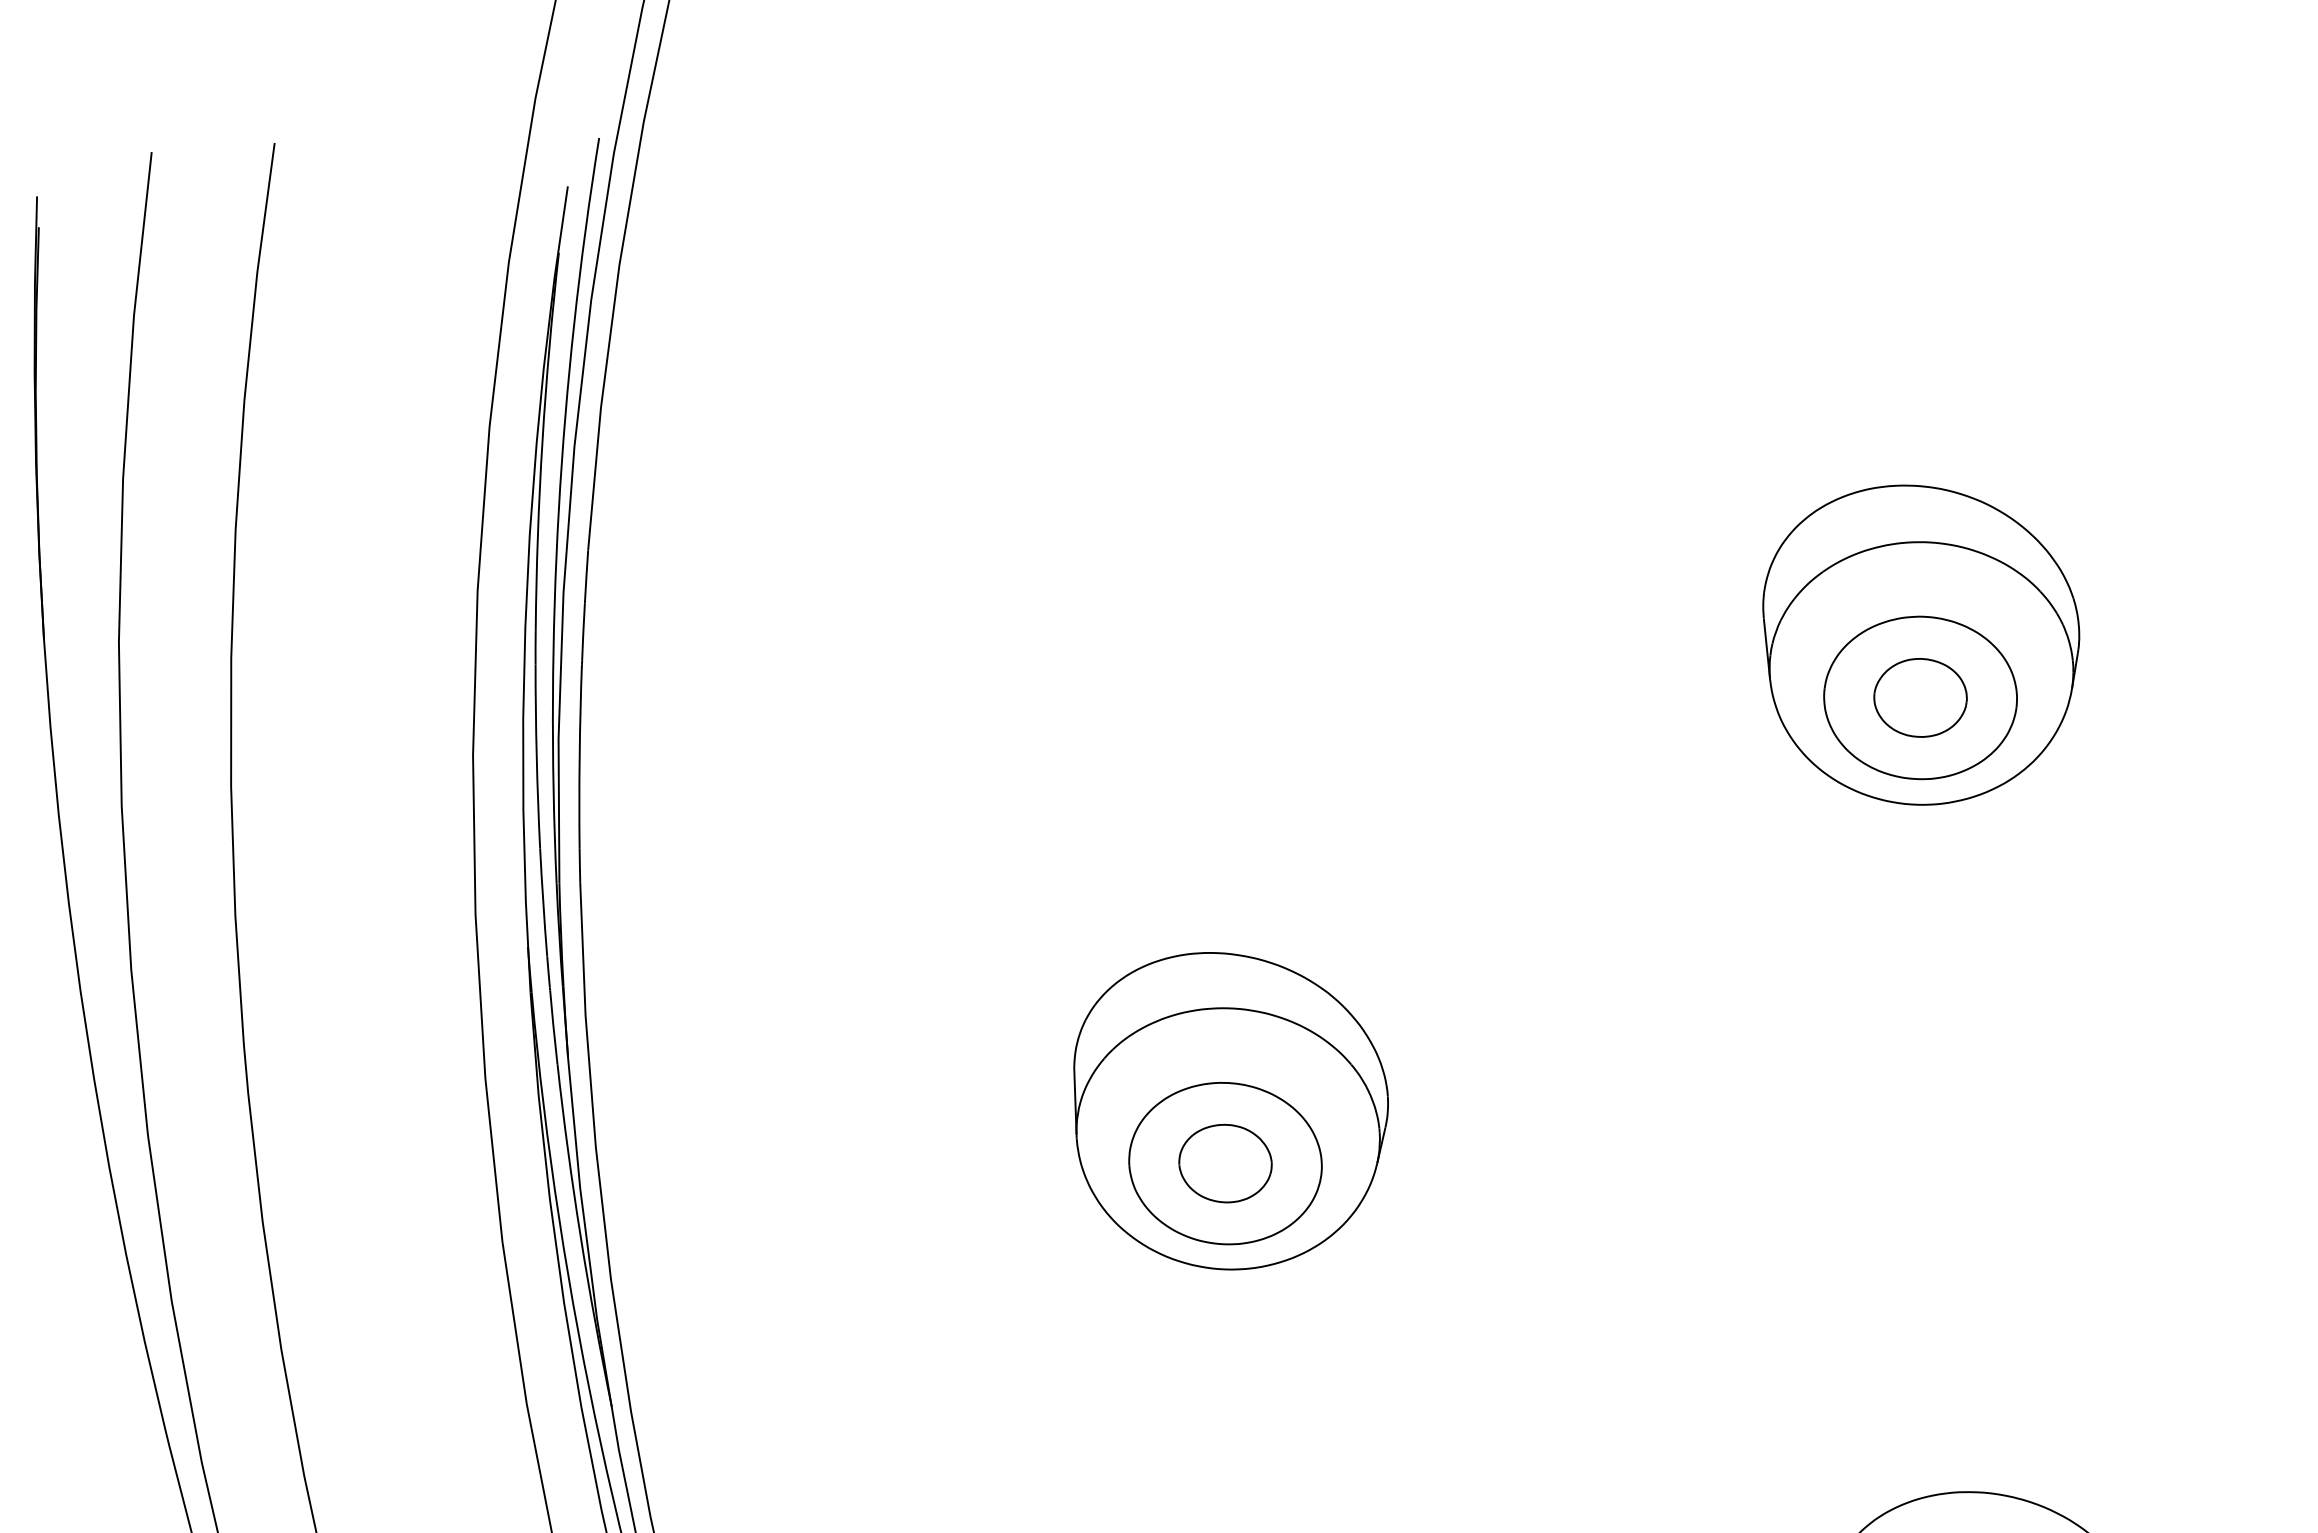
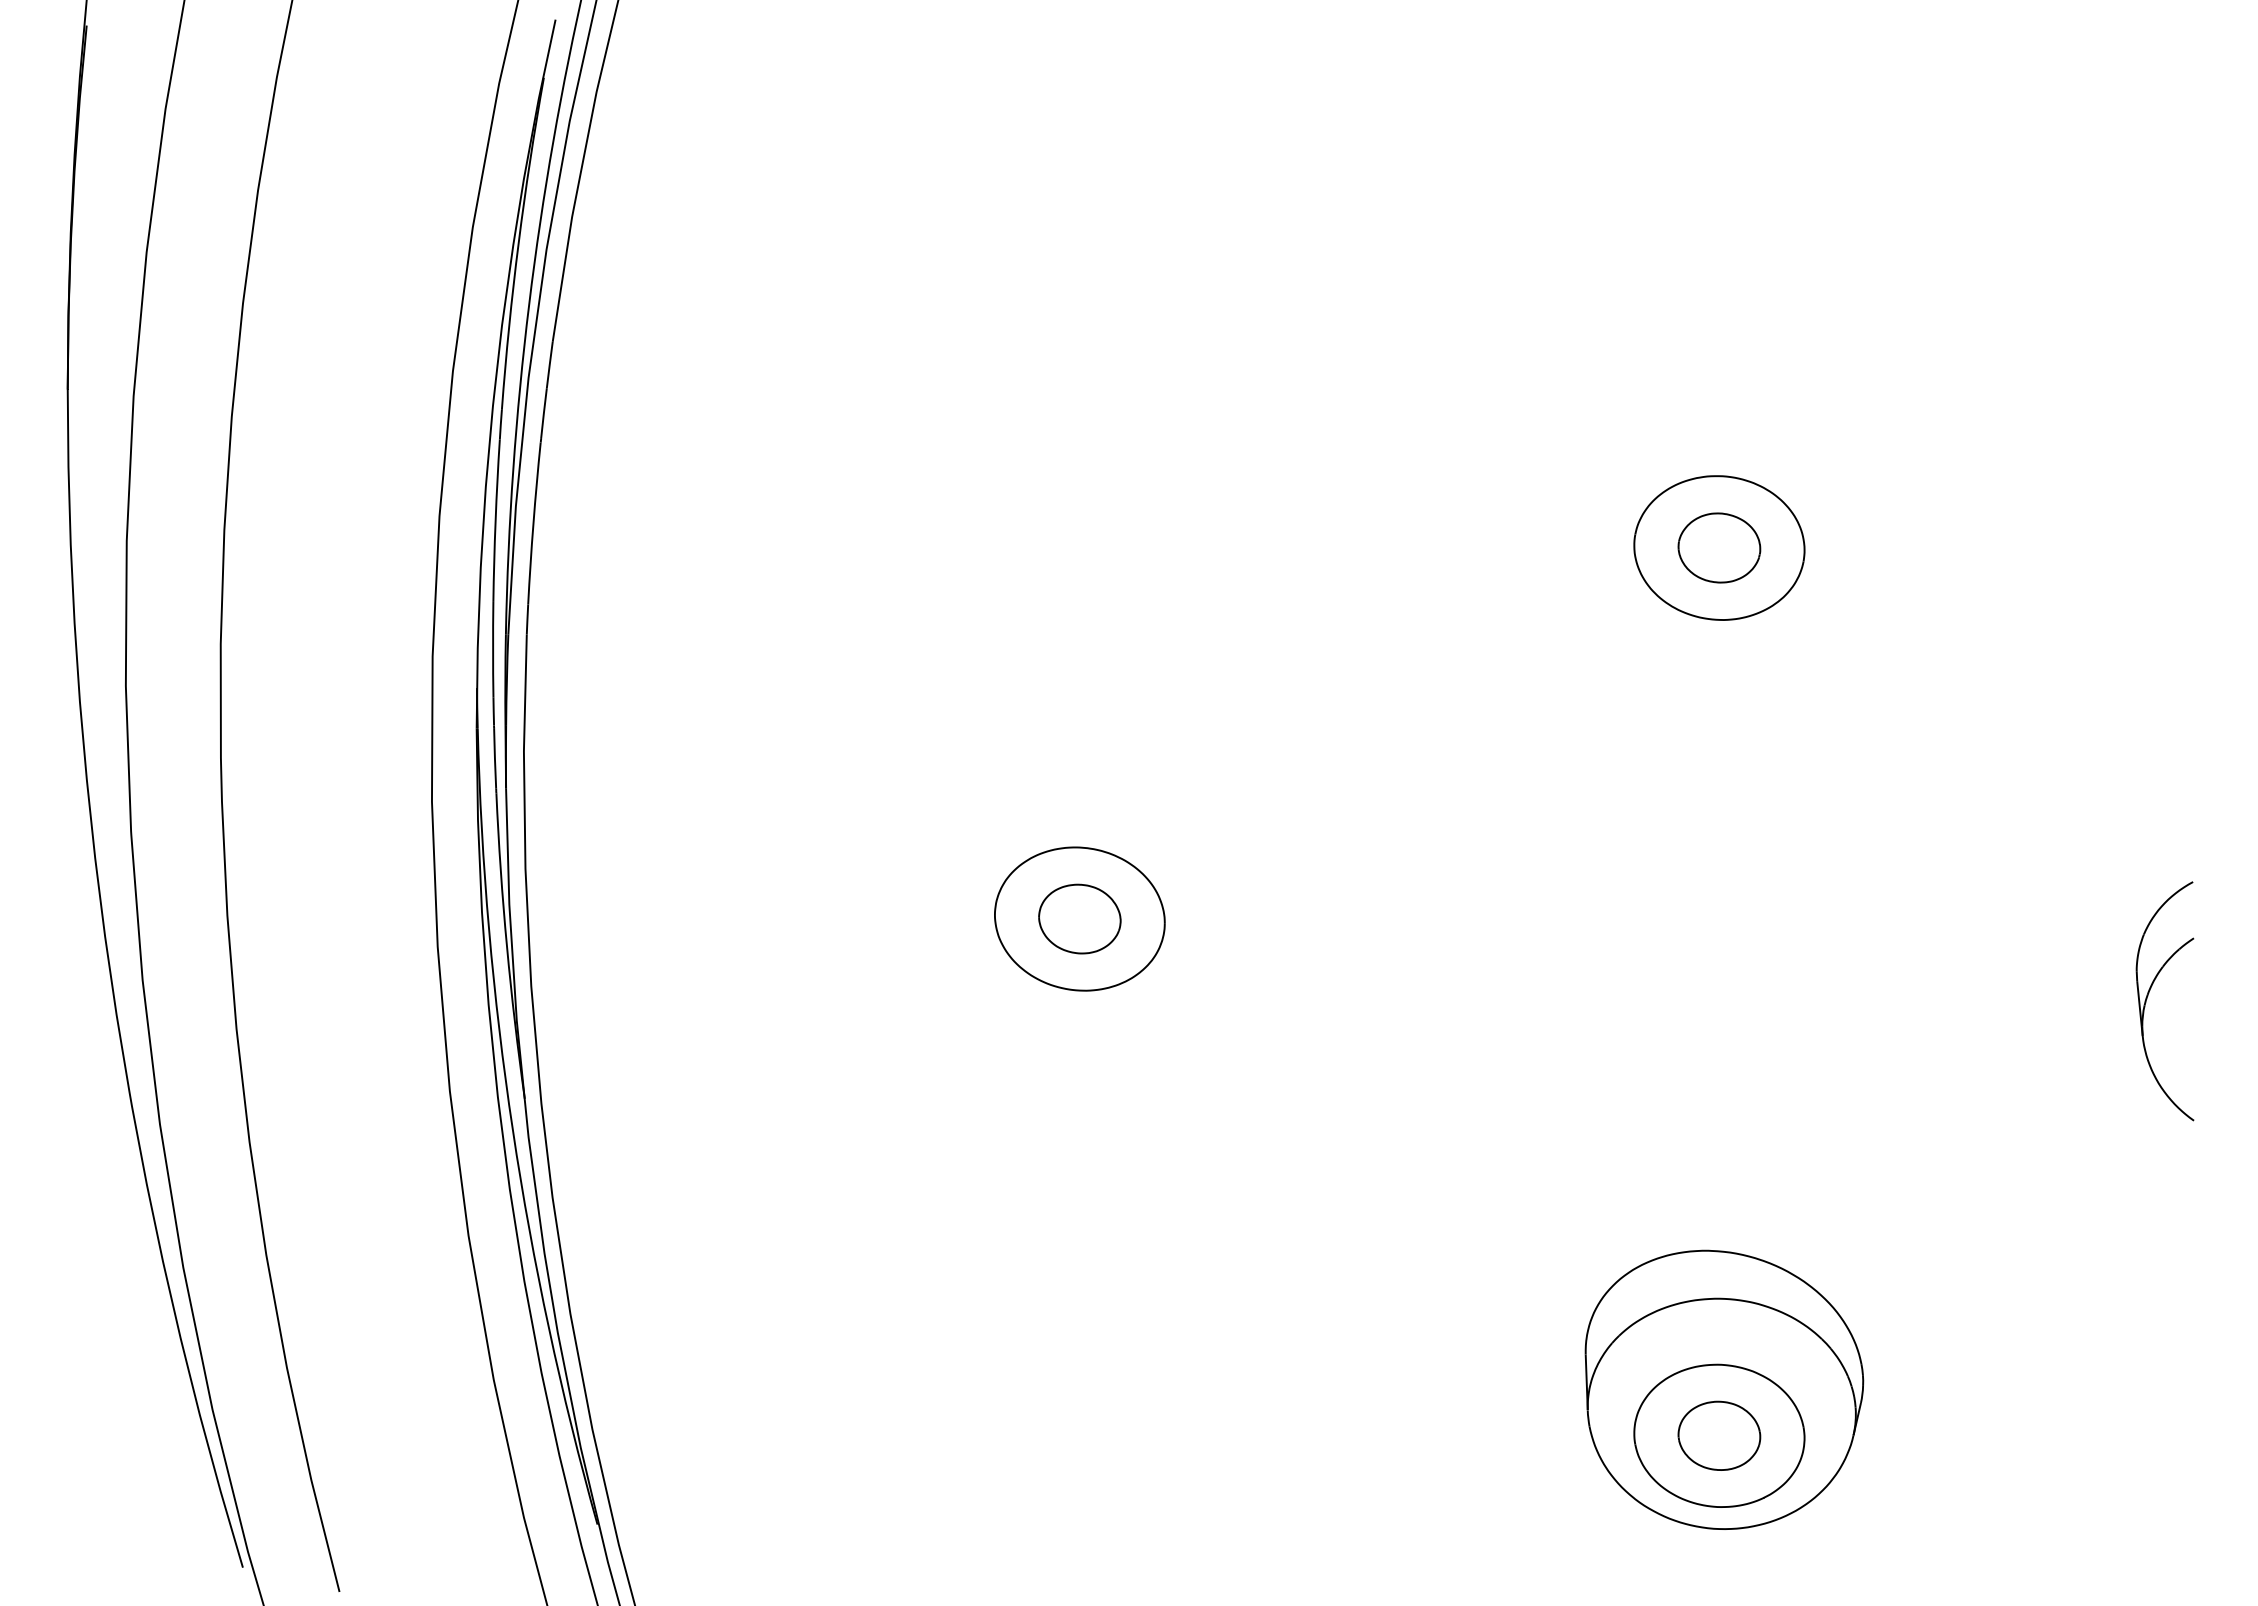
part: (1922, 643) -> (1724, 500), removed
part: (1231, 1110) -> (1088, 872), removed

